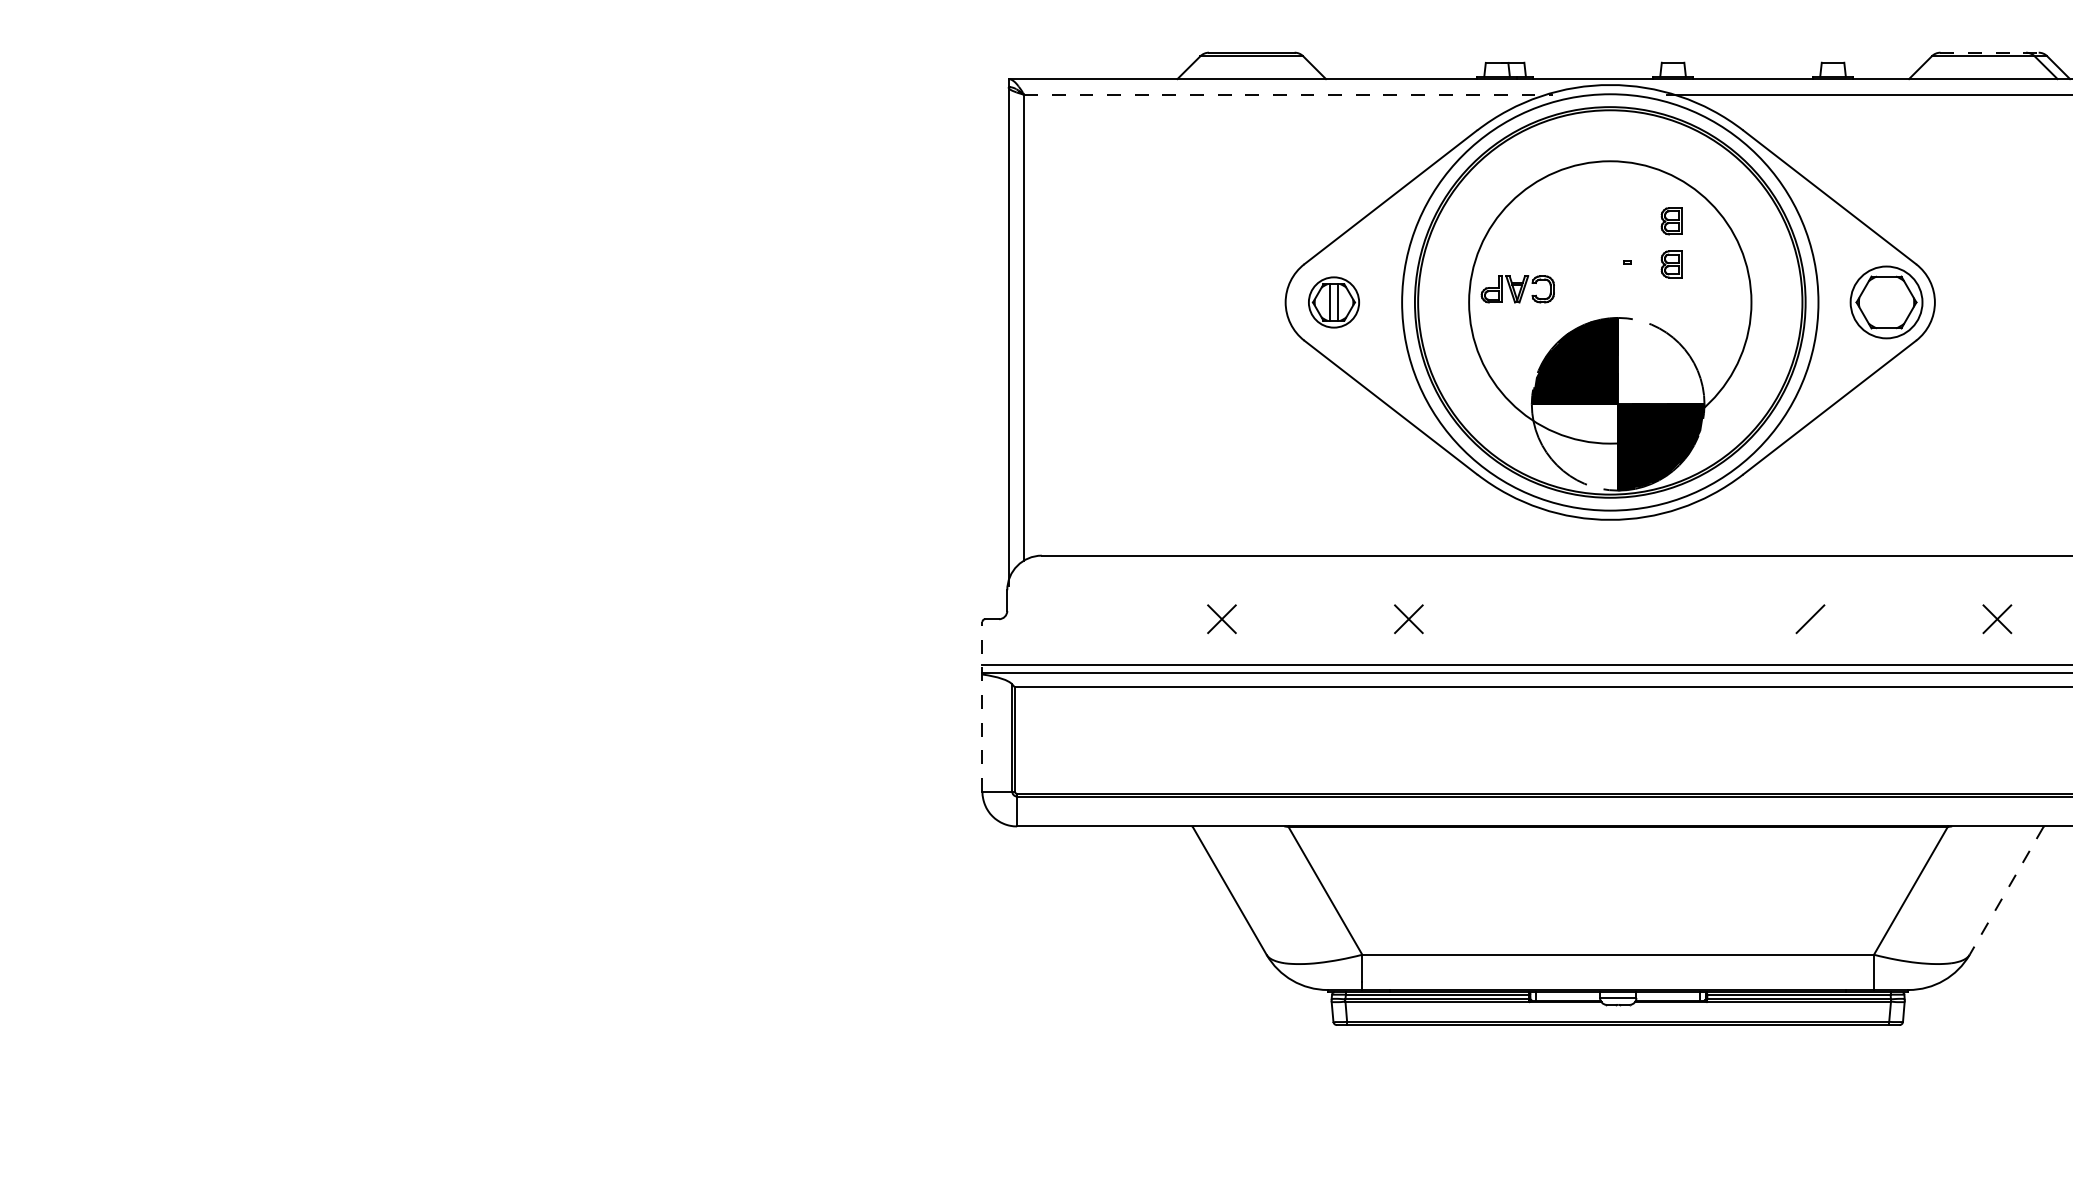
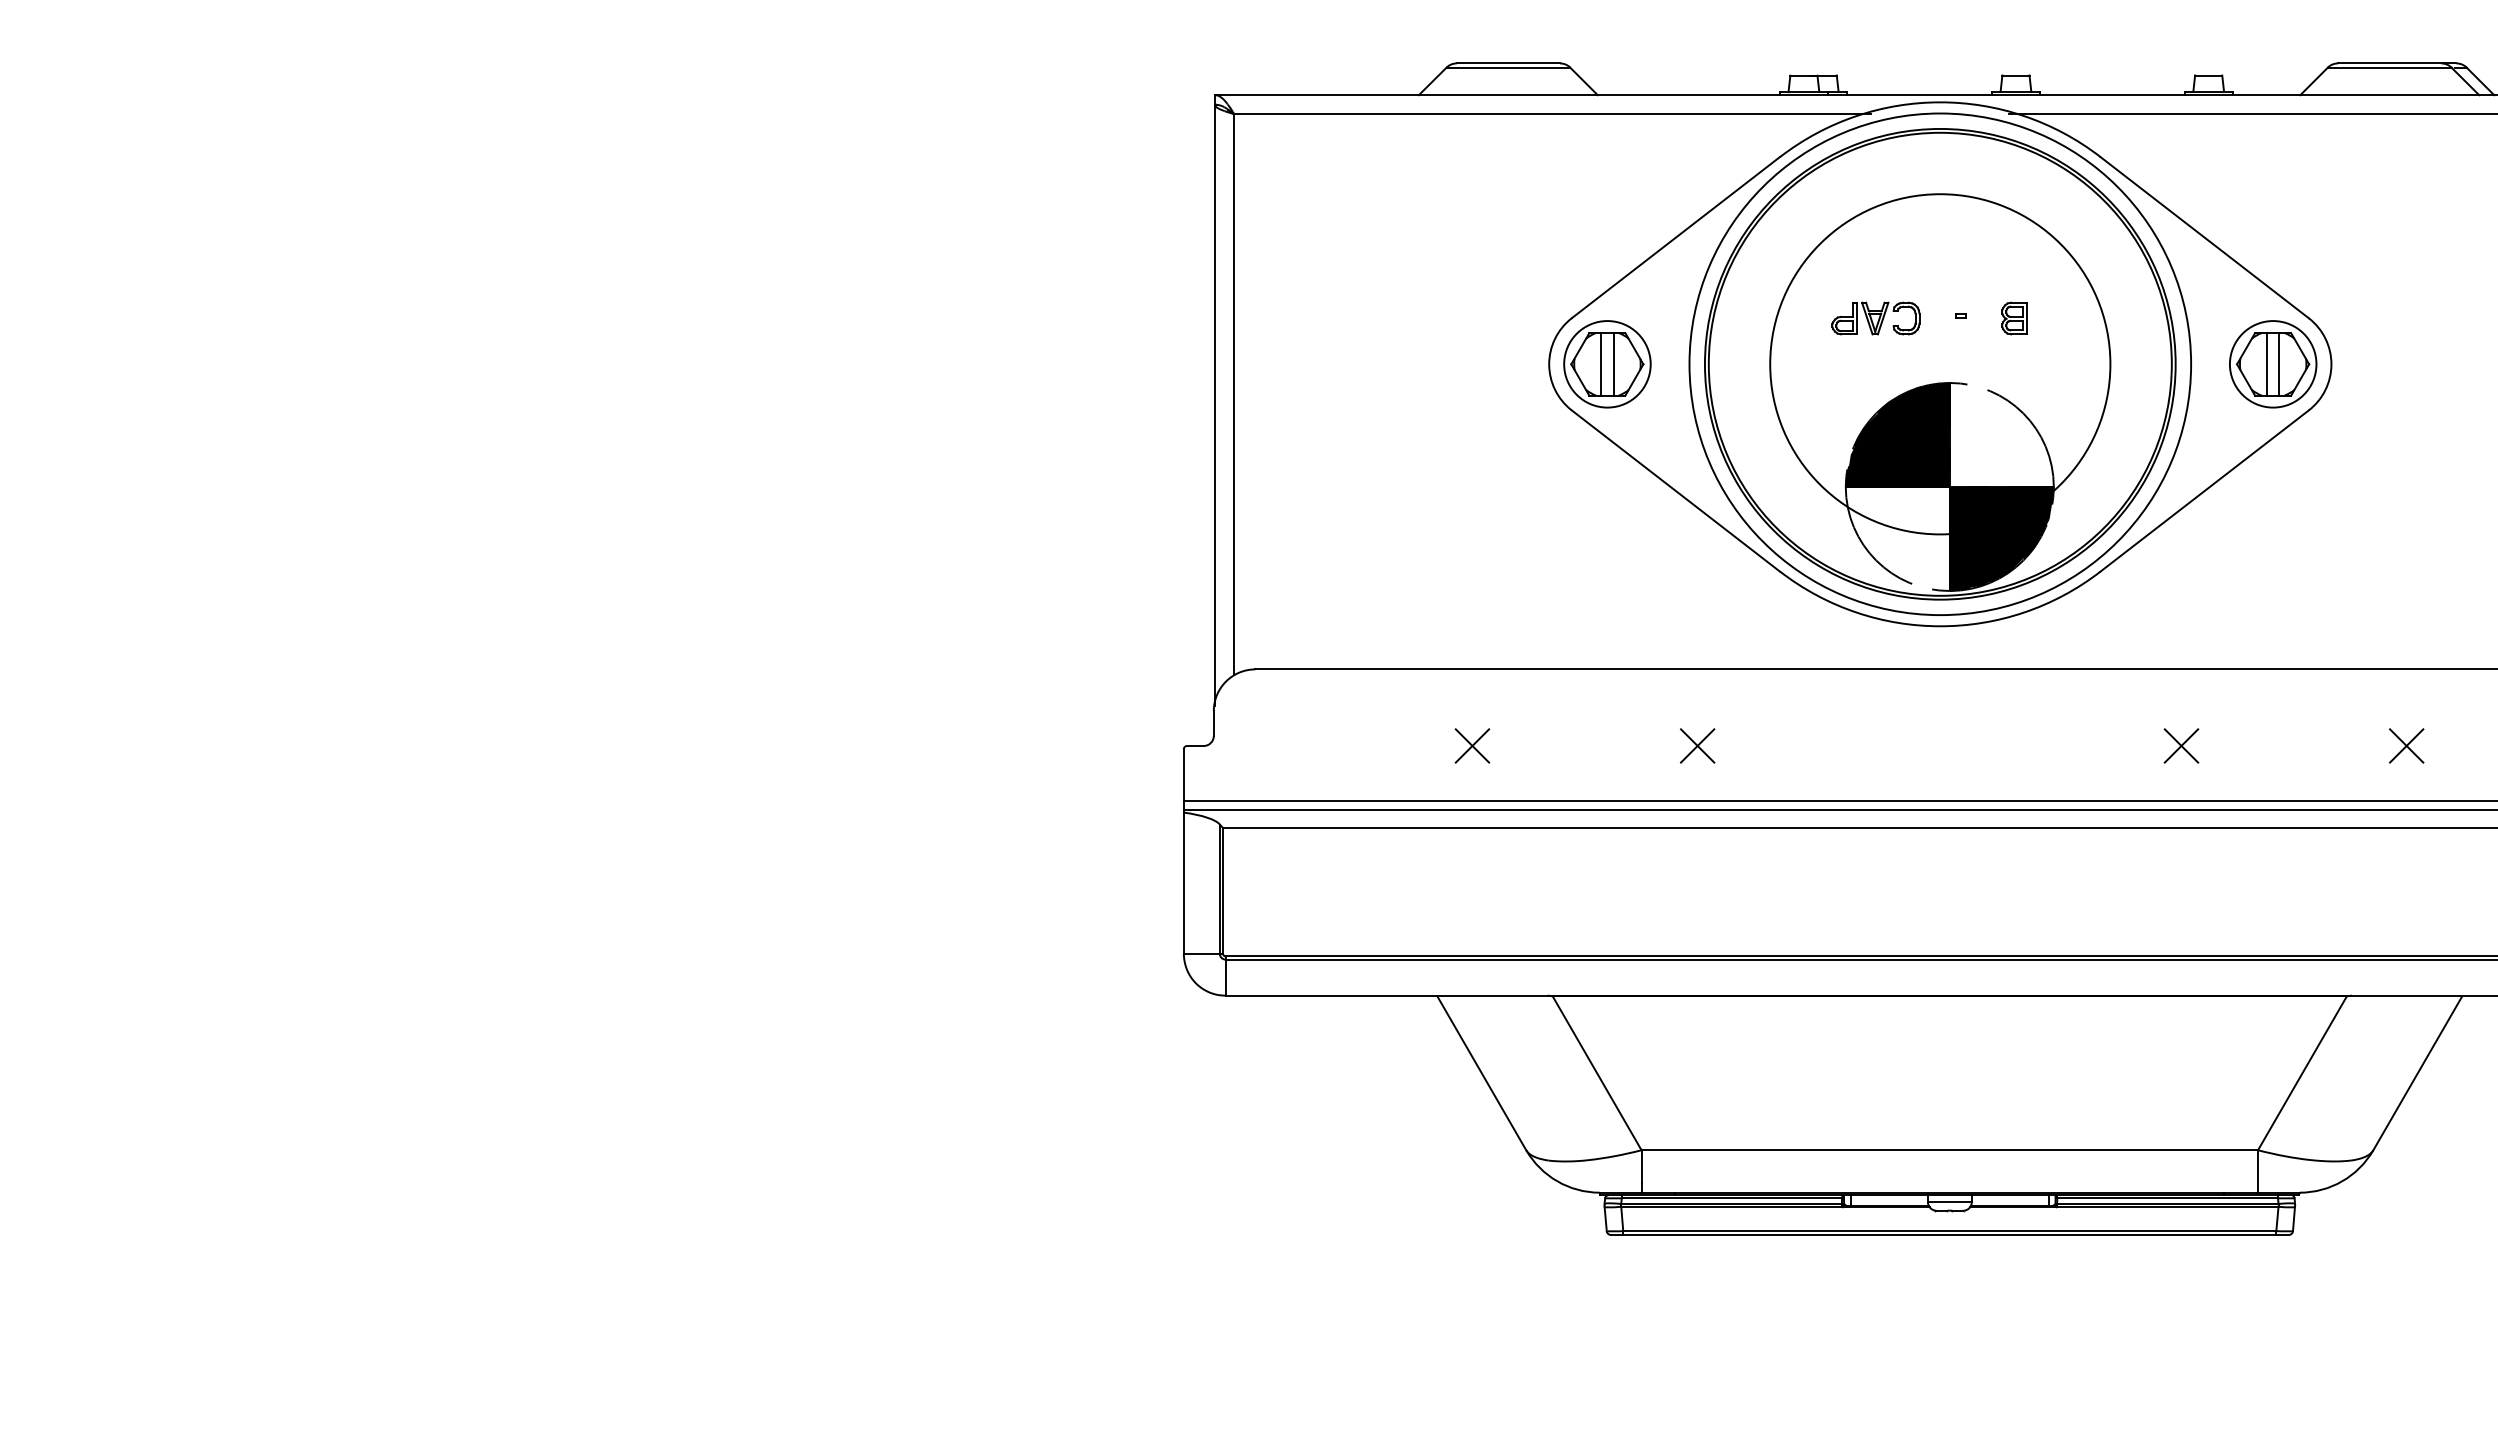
line: (1989, 52) -> (2397, 63), dashed -> solid
line: (1289, 95) -> (1553, 114), dashed -> solid
part: (1671, 221) -> (2014, 266), removed
part: (1517, 289) -> (1875, 318), moved
part: (1334, 302) -> (1607, 364), size x1.43
line: (1881, 302) -> (2266, 364), added
line: (1891, 302) -> (2279, 364), added
line: (1810, 618) -> (2181, 745), added
line: (982, 706) -> (1183, 851), dashed -> solid
line: (2006, 891) -> (2417, 1073), dashed -> solid

